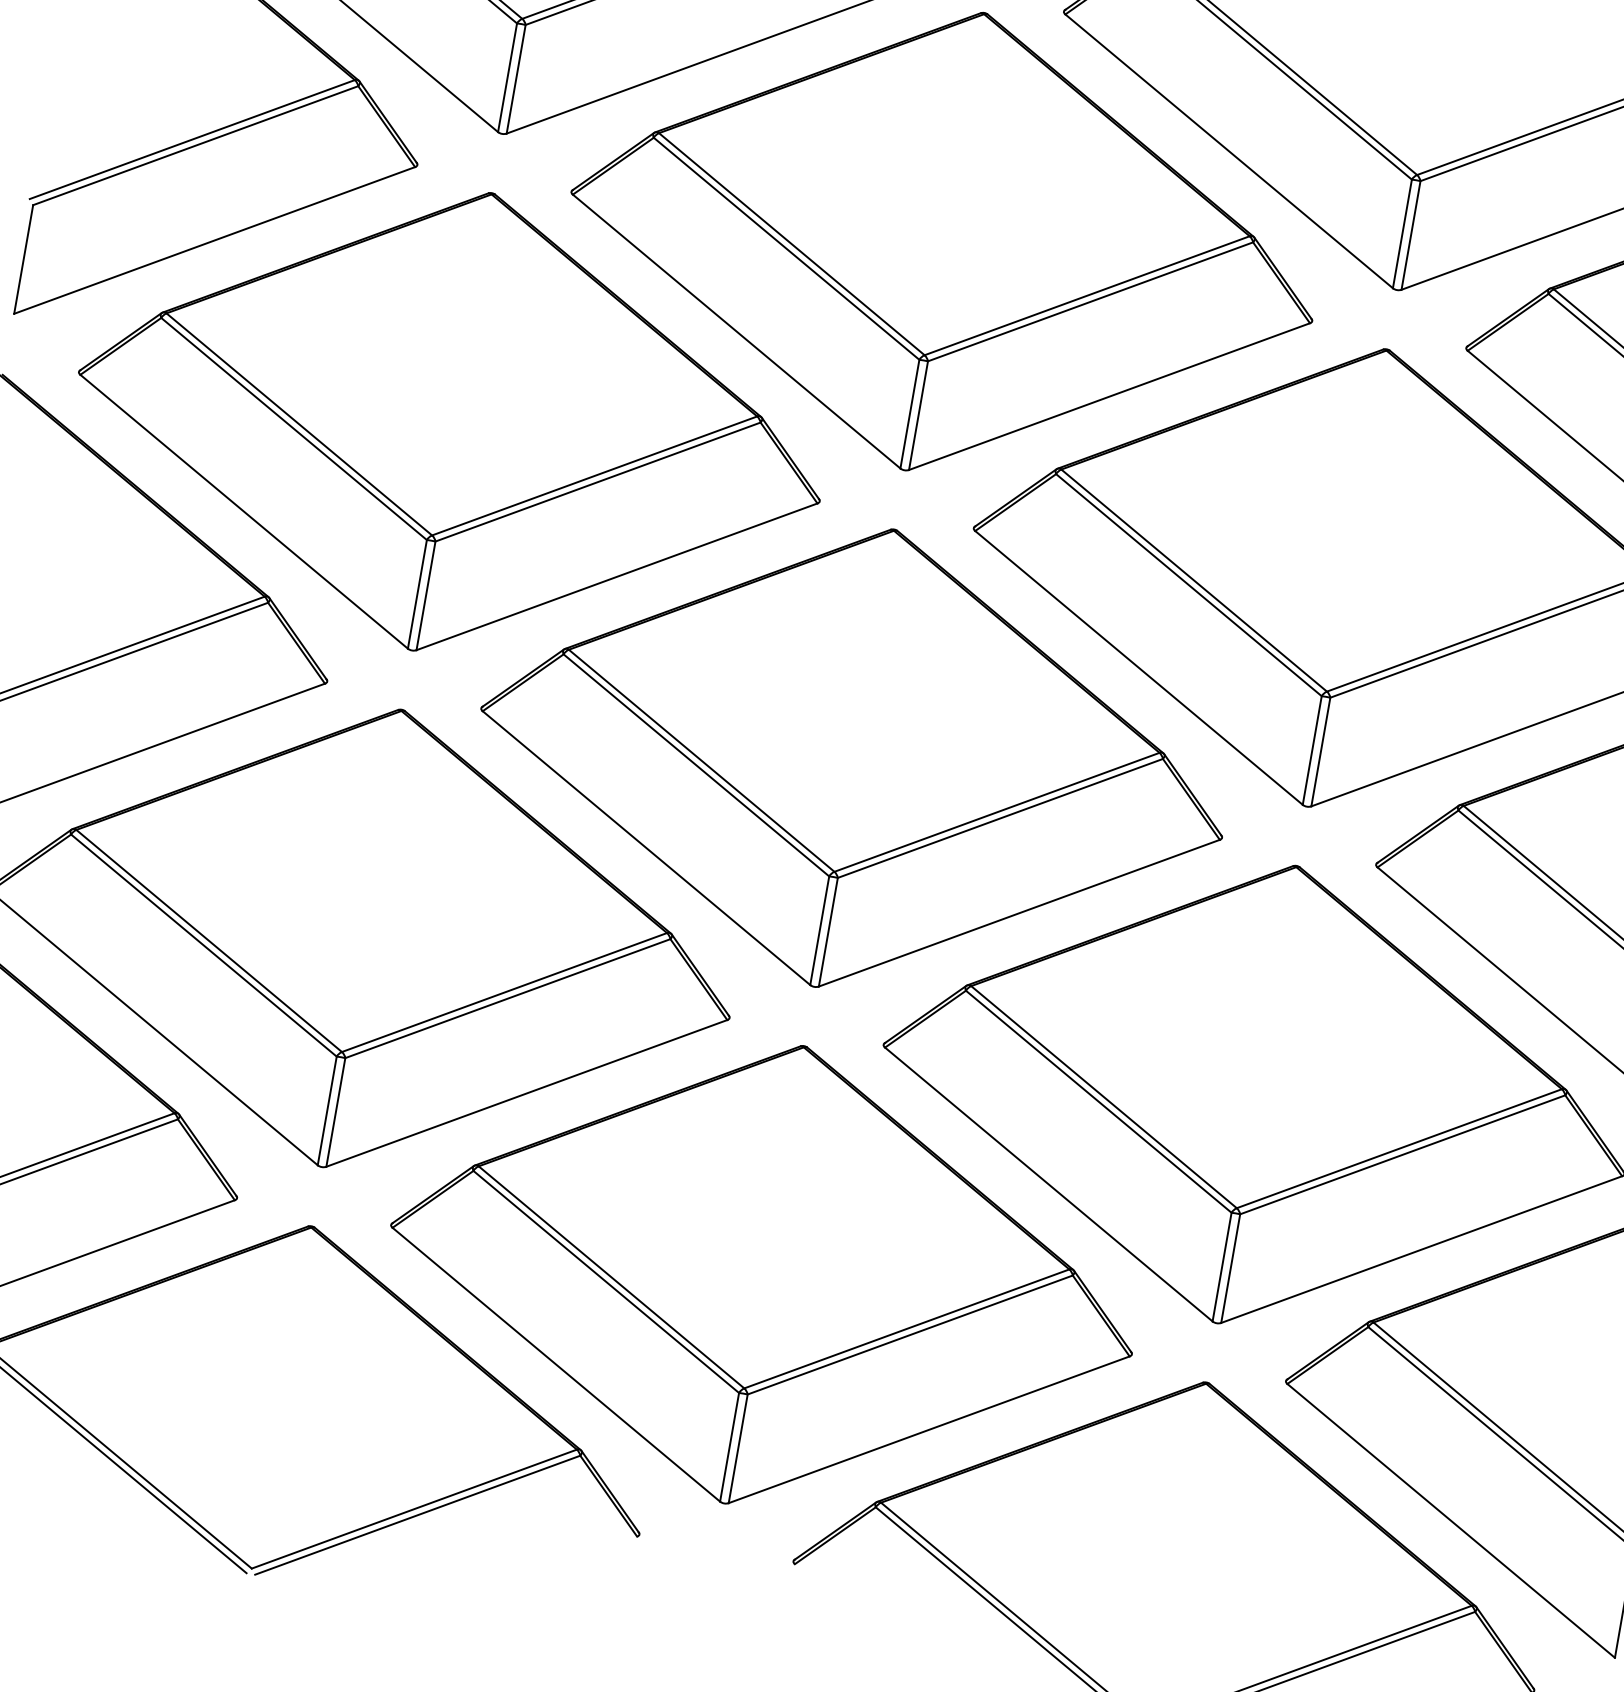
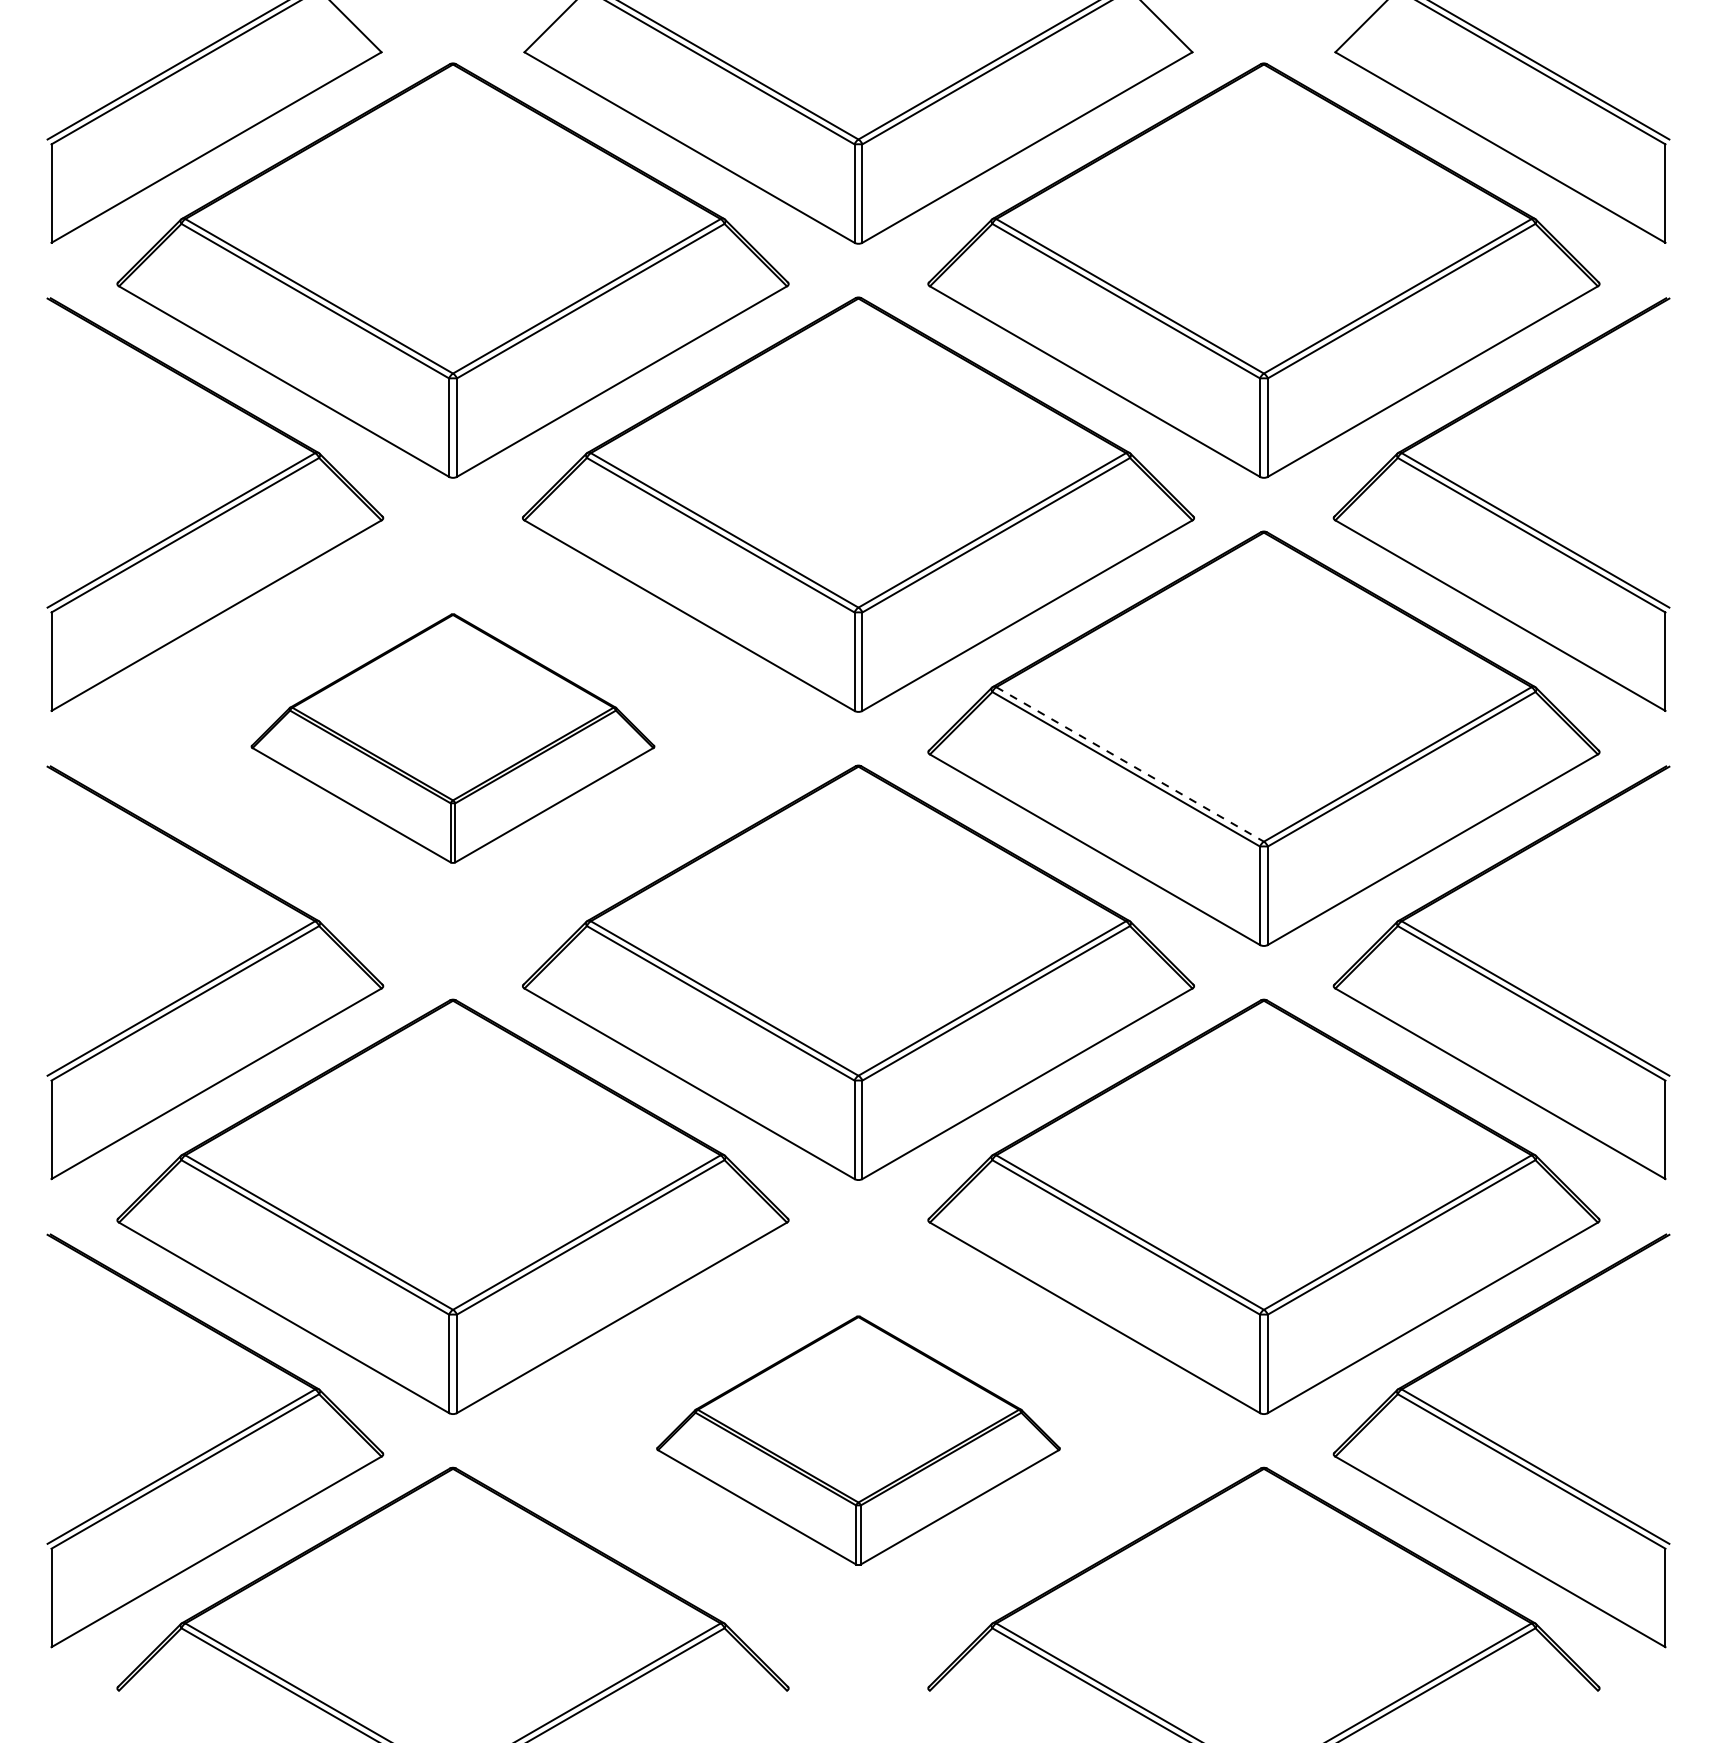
part: (451, 421) -> (452, 738), size x0.6
line: (1194, 580) -> (1130, 764), solid -> dashed
part: (764, 1274) -> (858, 1440), size x0.6

